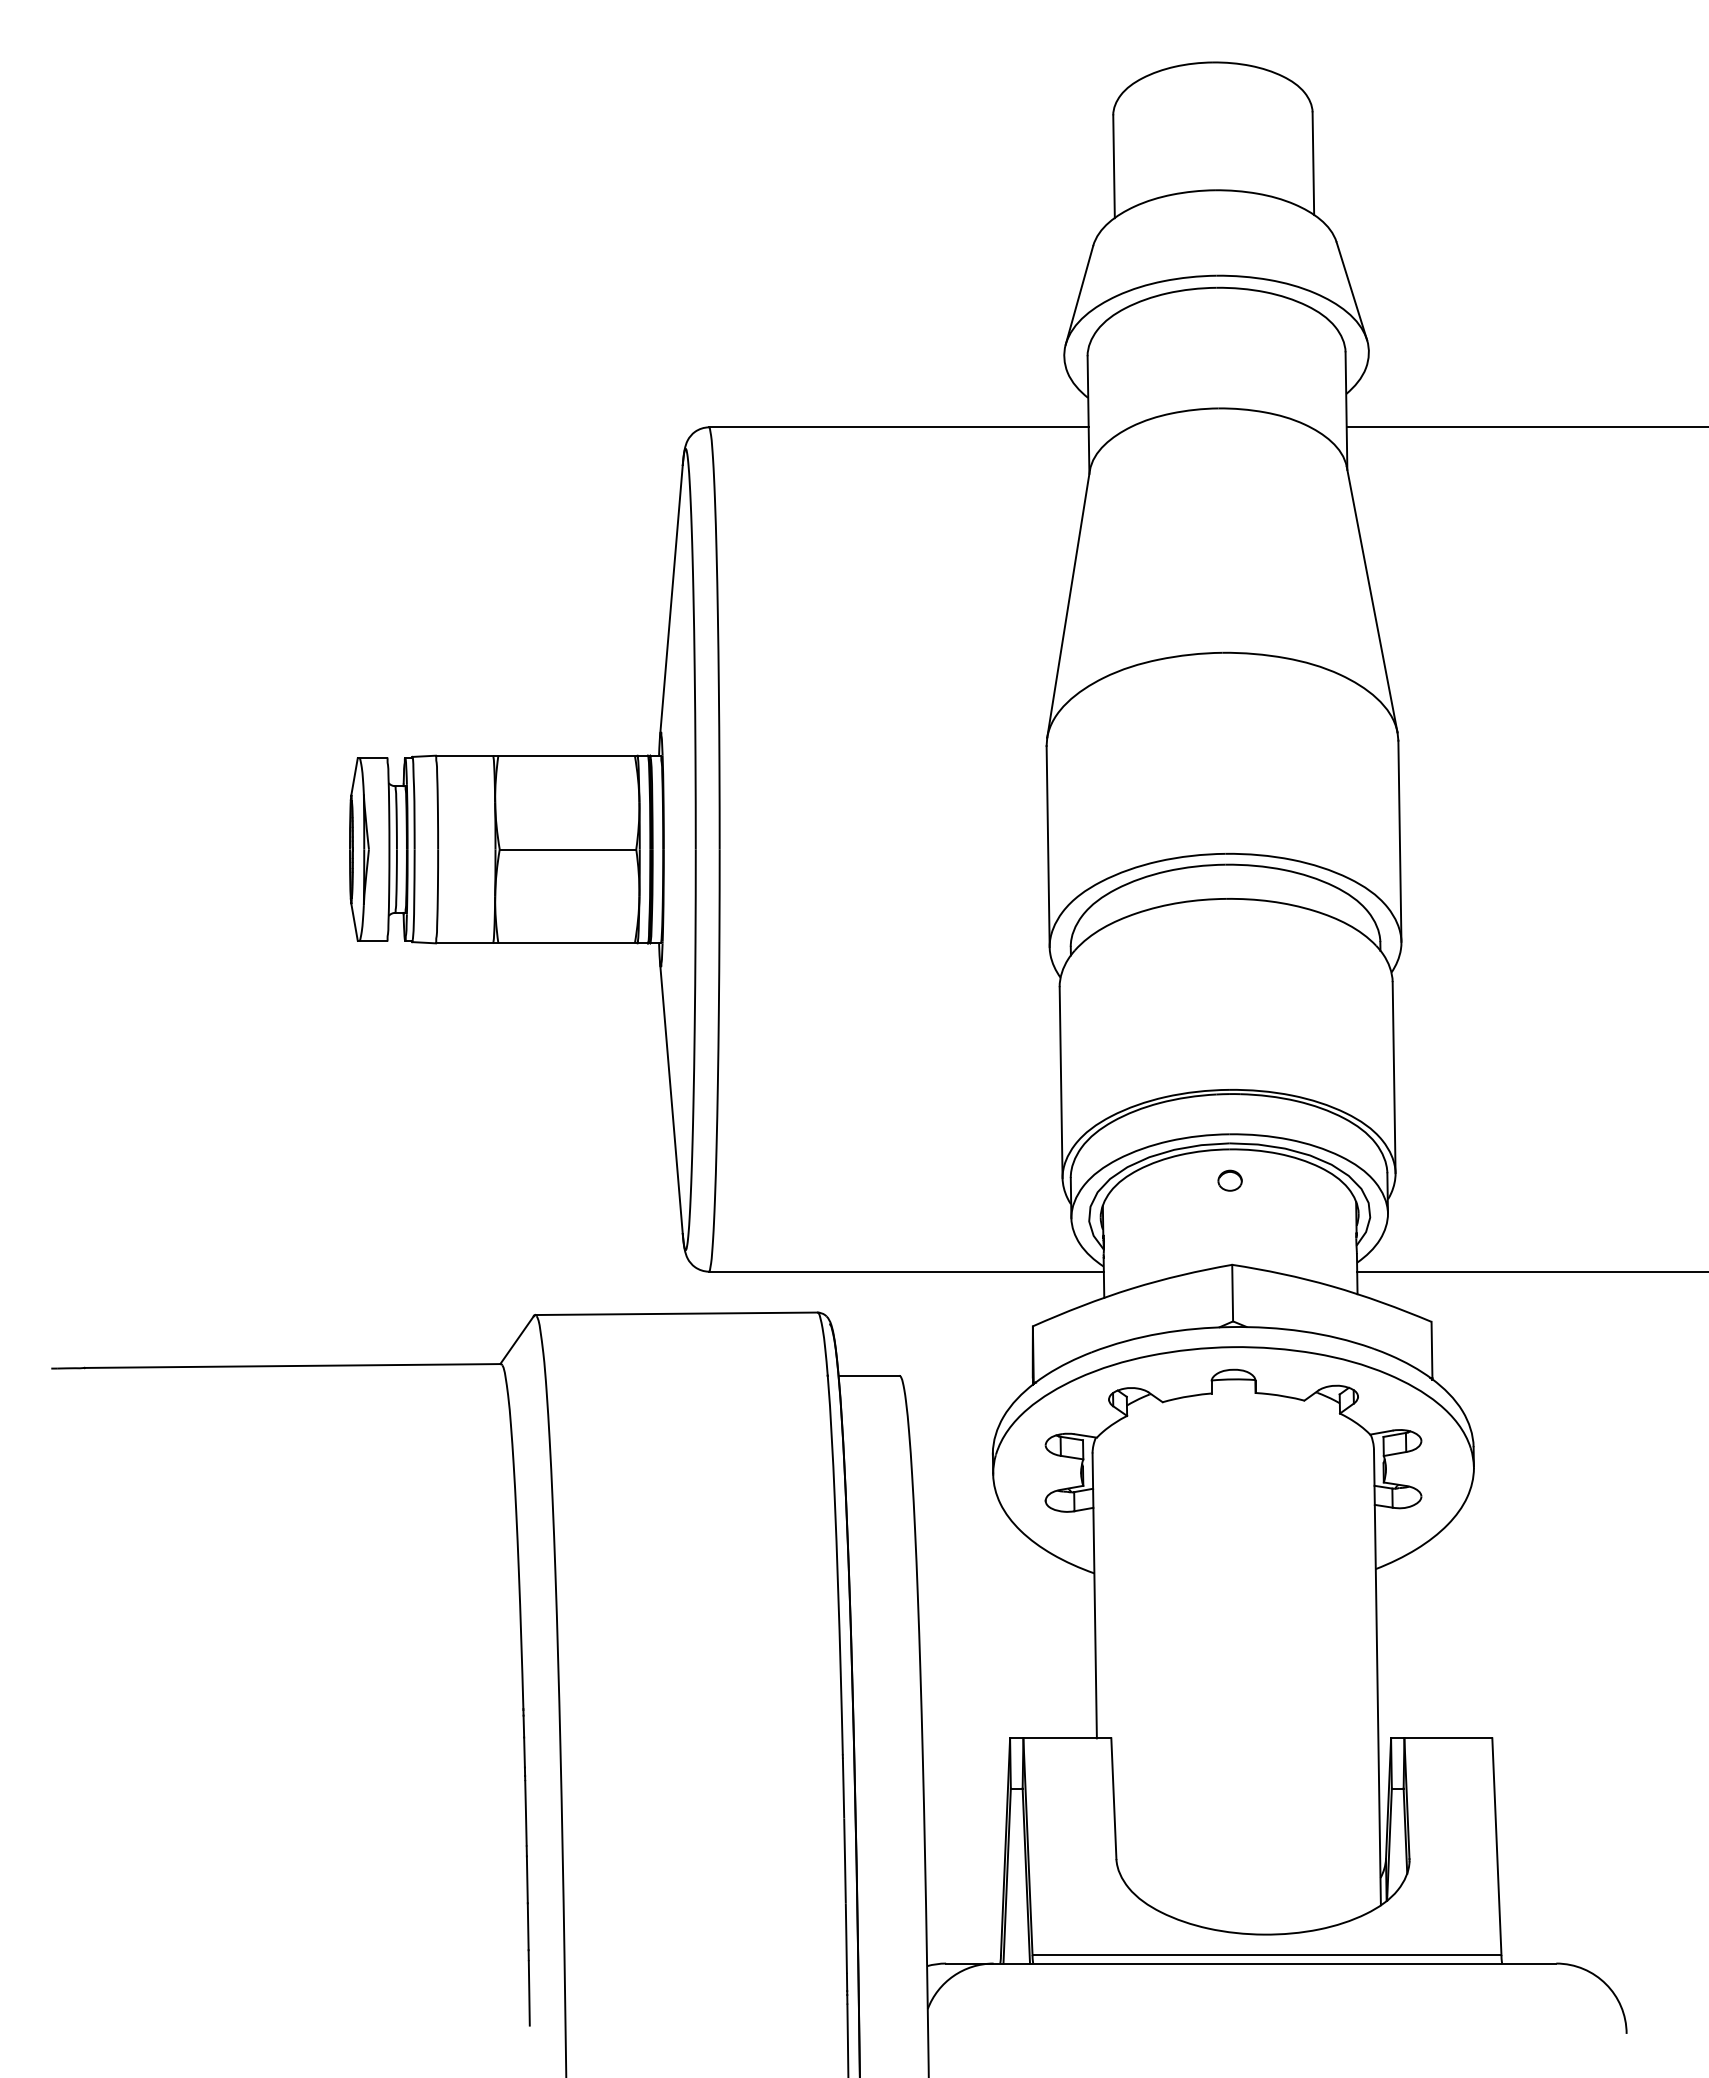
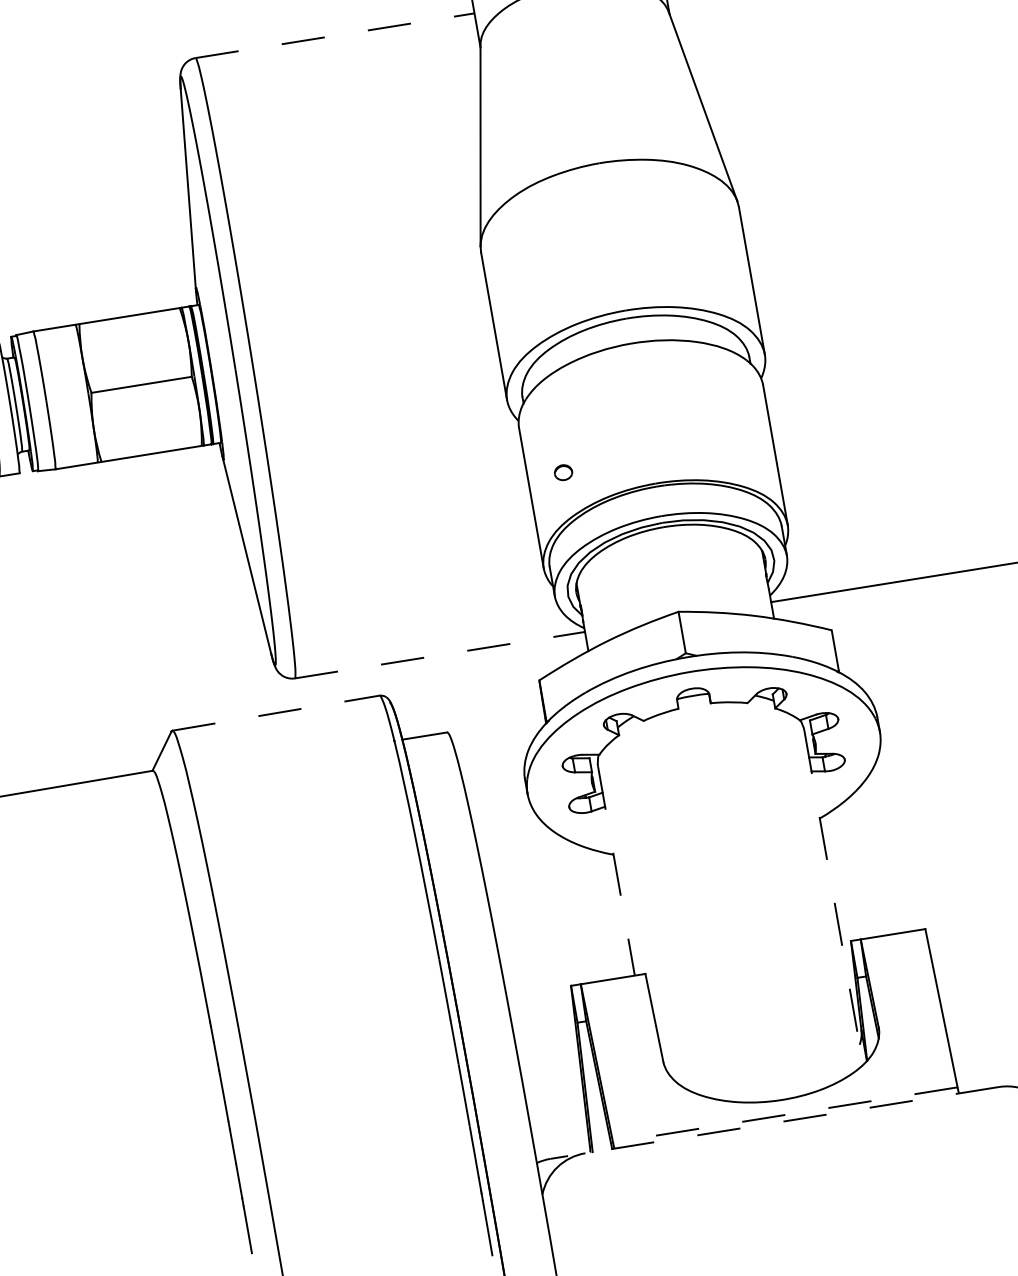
line: (898, 427) -> (334, 35), solid -> dashed
part: (1229, 1180) -> (562, 472), moved
line: (906, 1271) -> (440, 655), solid -> dashed
line: (676, 1313) -> (275, 712), solid -> dashed
line: (1094, 1596) -> (616, 871), solid -> dashed
line: (1377, 1677) -> (833, 897), solid -> dashed
line: (1266, 1955) -> (785, 1115), solid -> dashed
line: (1250, 1963) -> (774, 1122), solid -> dashed

